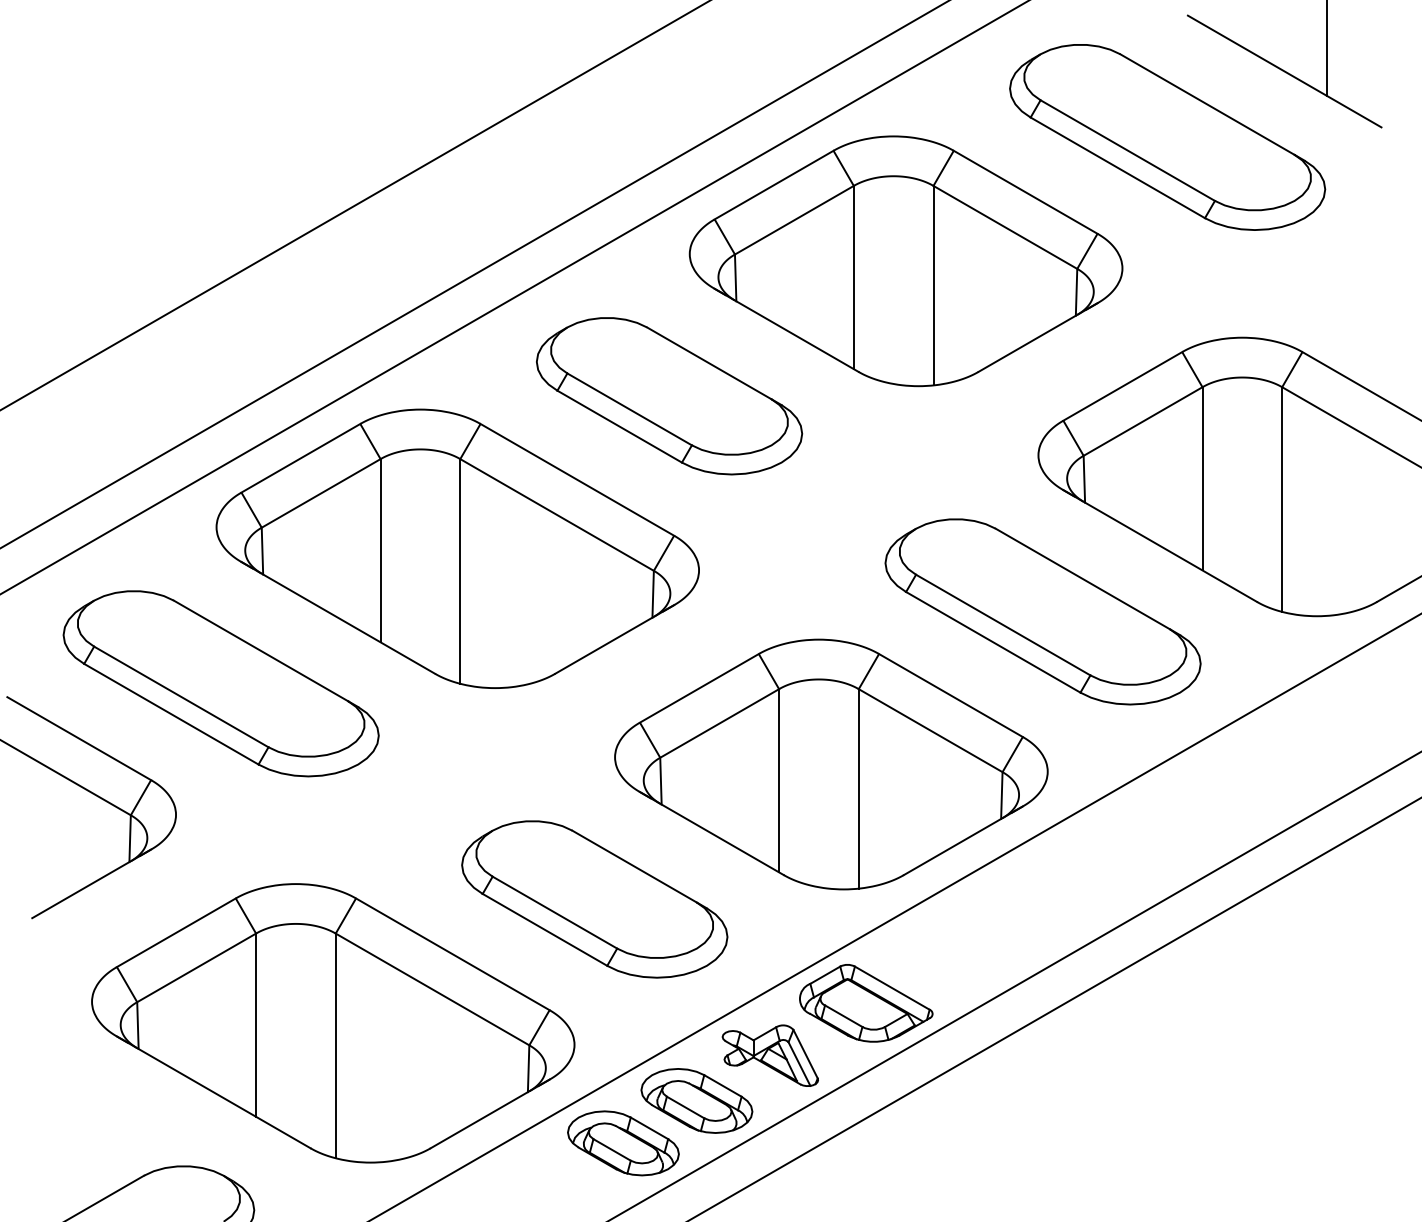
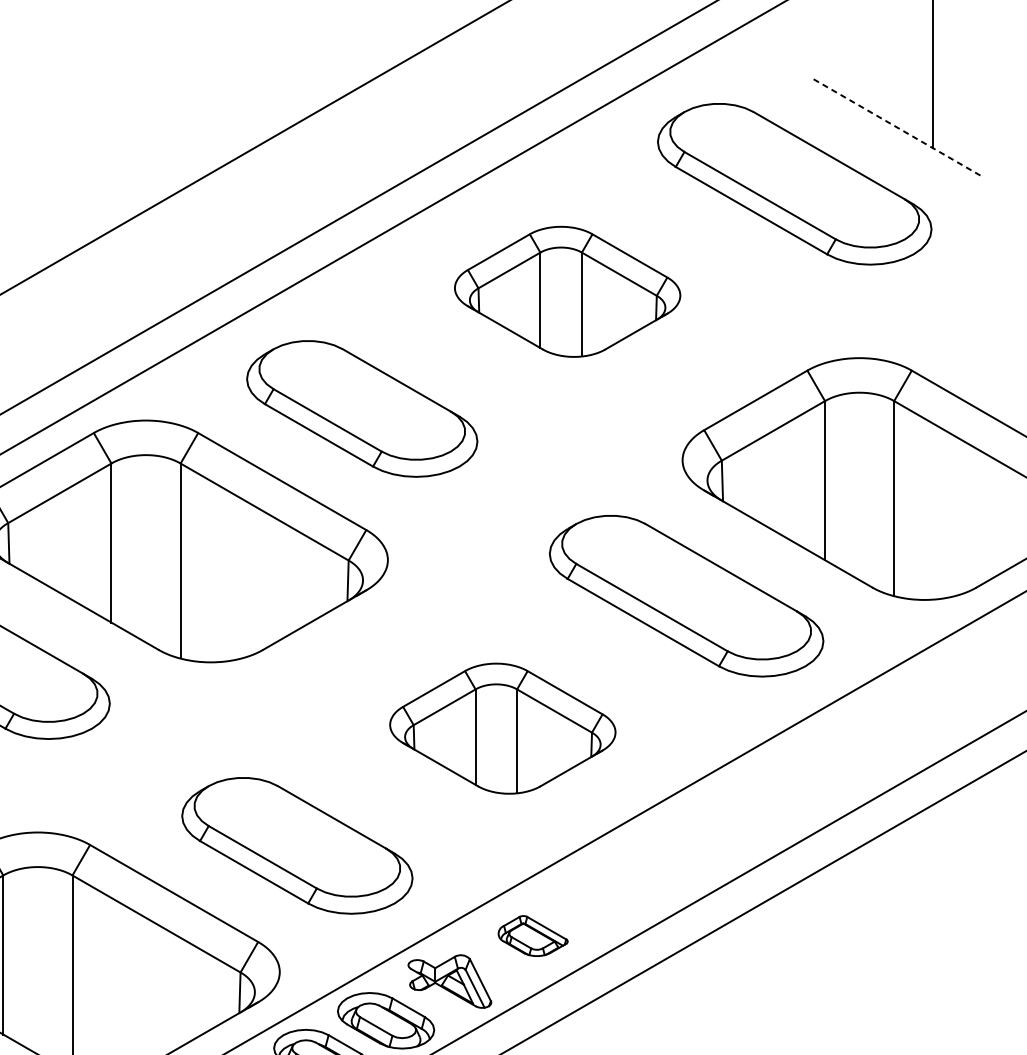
line: (1284, 71) -> (896, 127), solid -> dashed
part: (905, 261) -> (567, 291), size x0.6
part: (831, 764) -> (502, 728), size x0.6
part: (866, 1003) -> (533, 936), size x0.6

